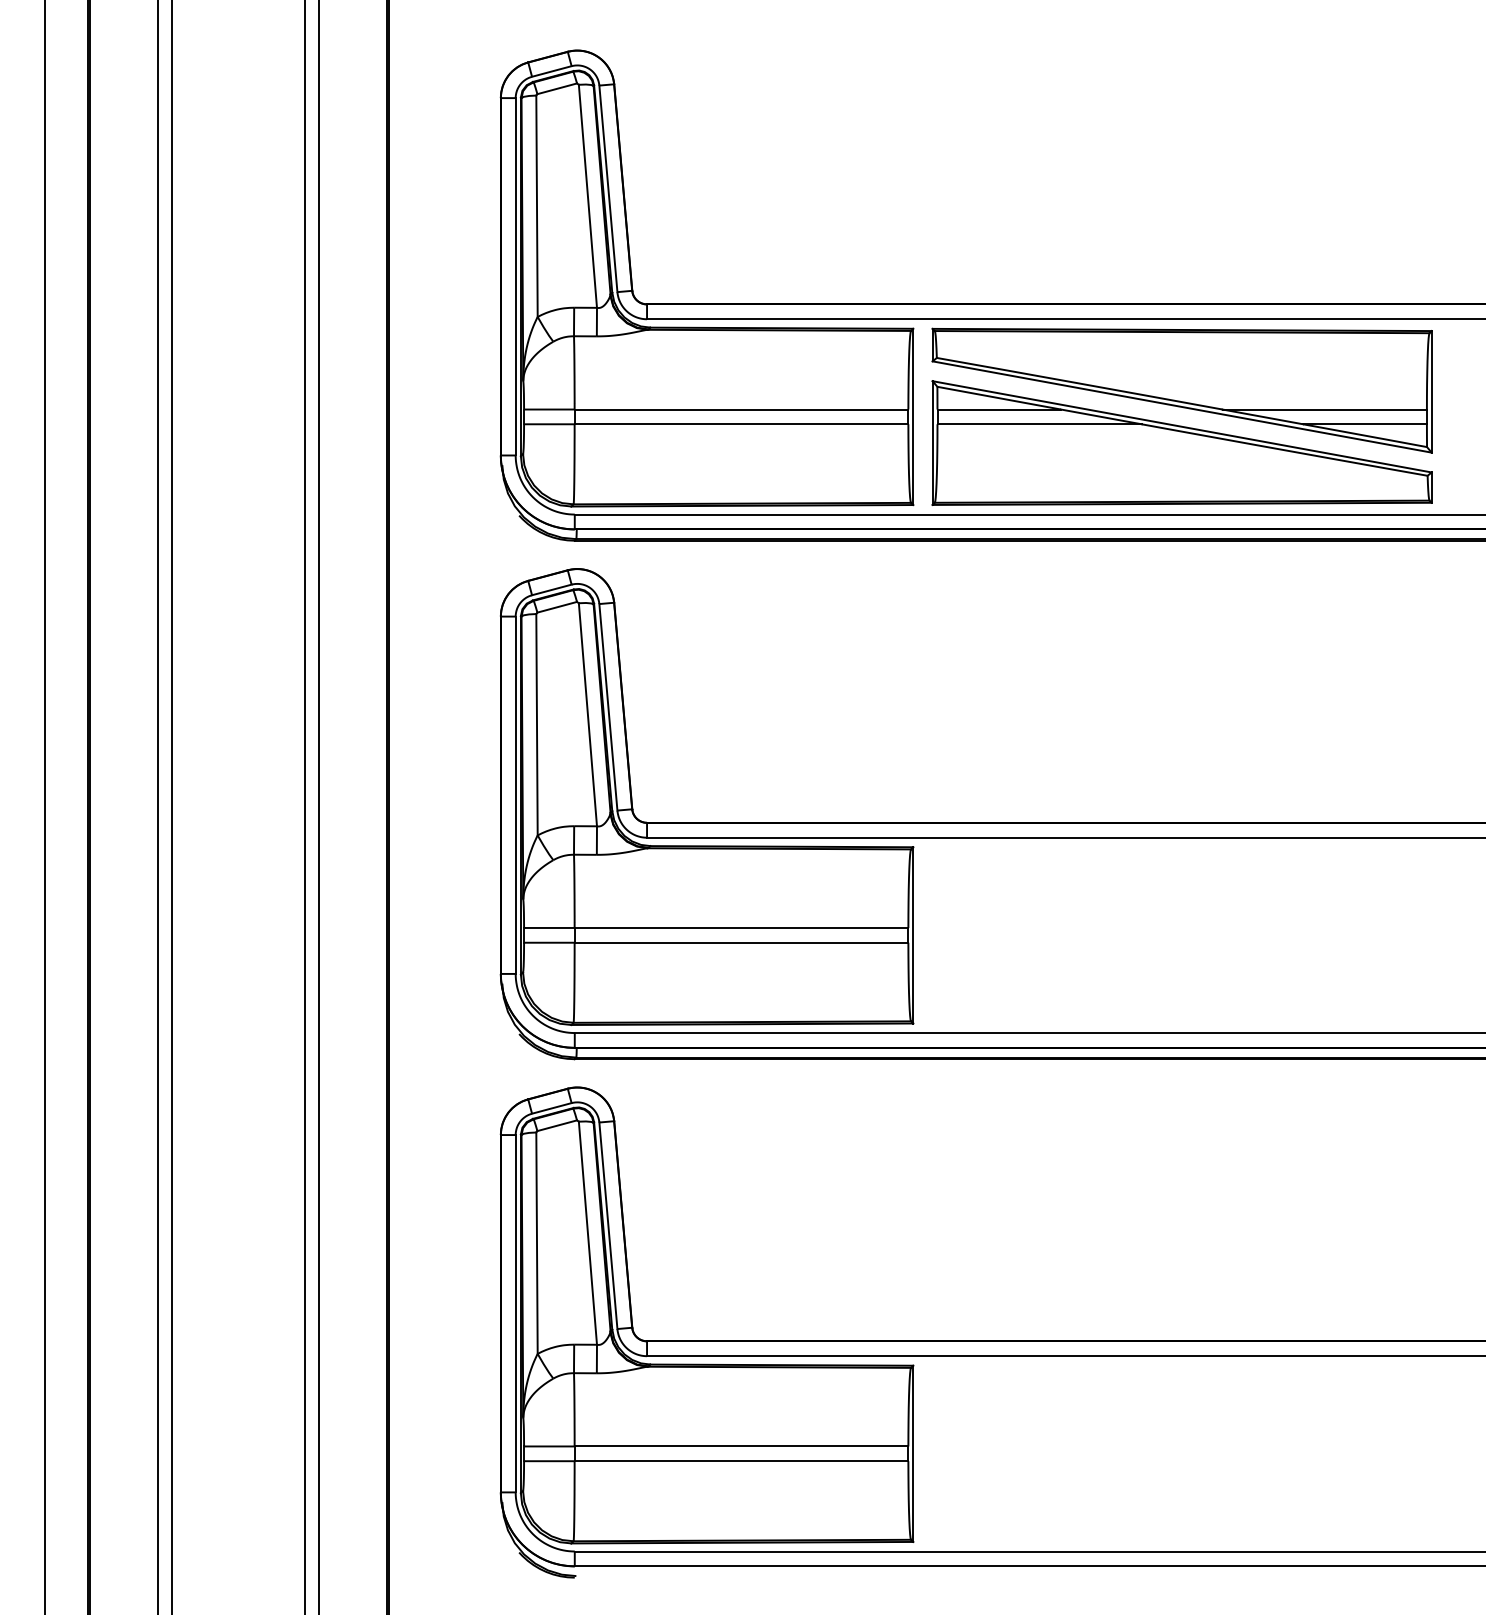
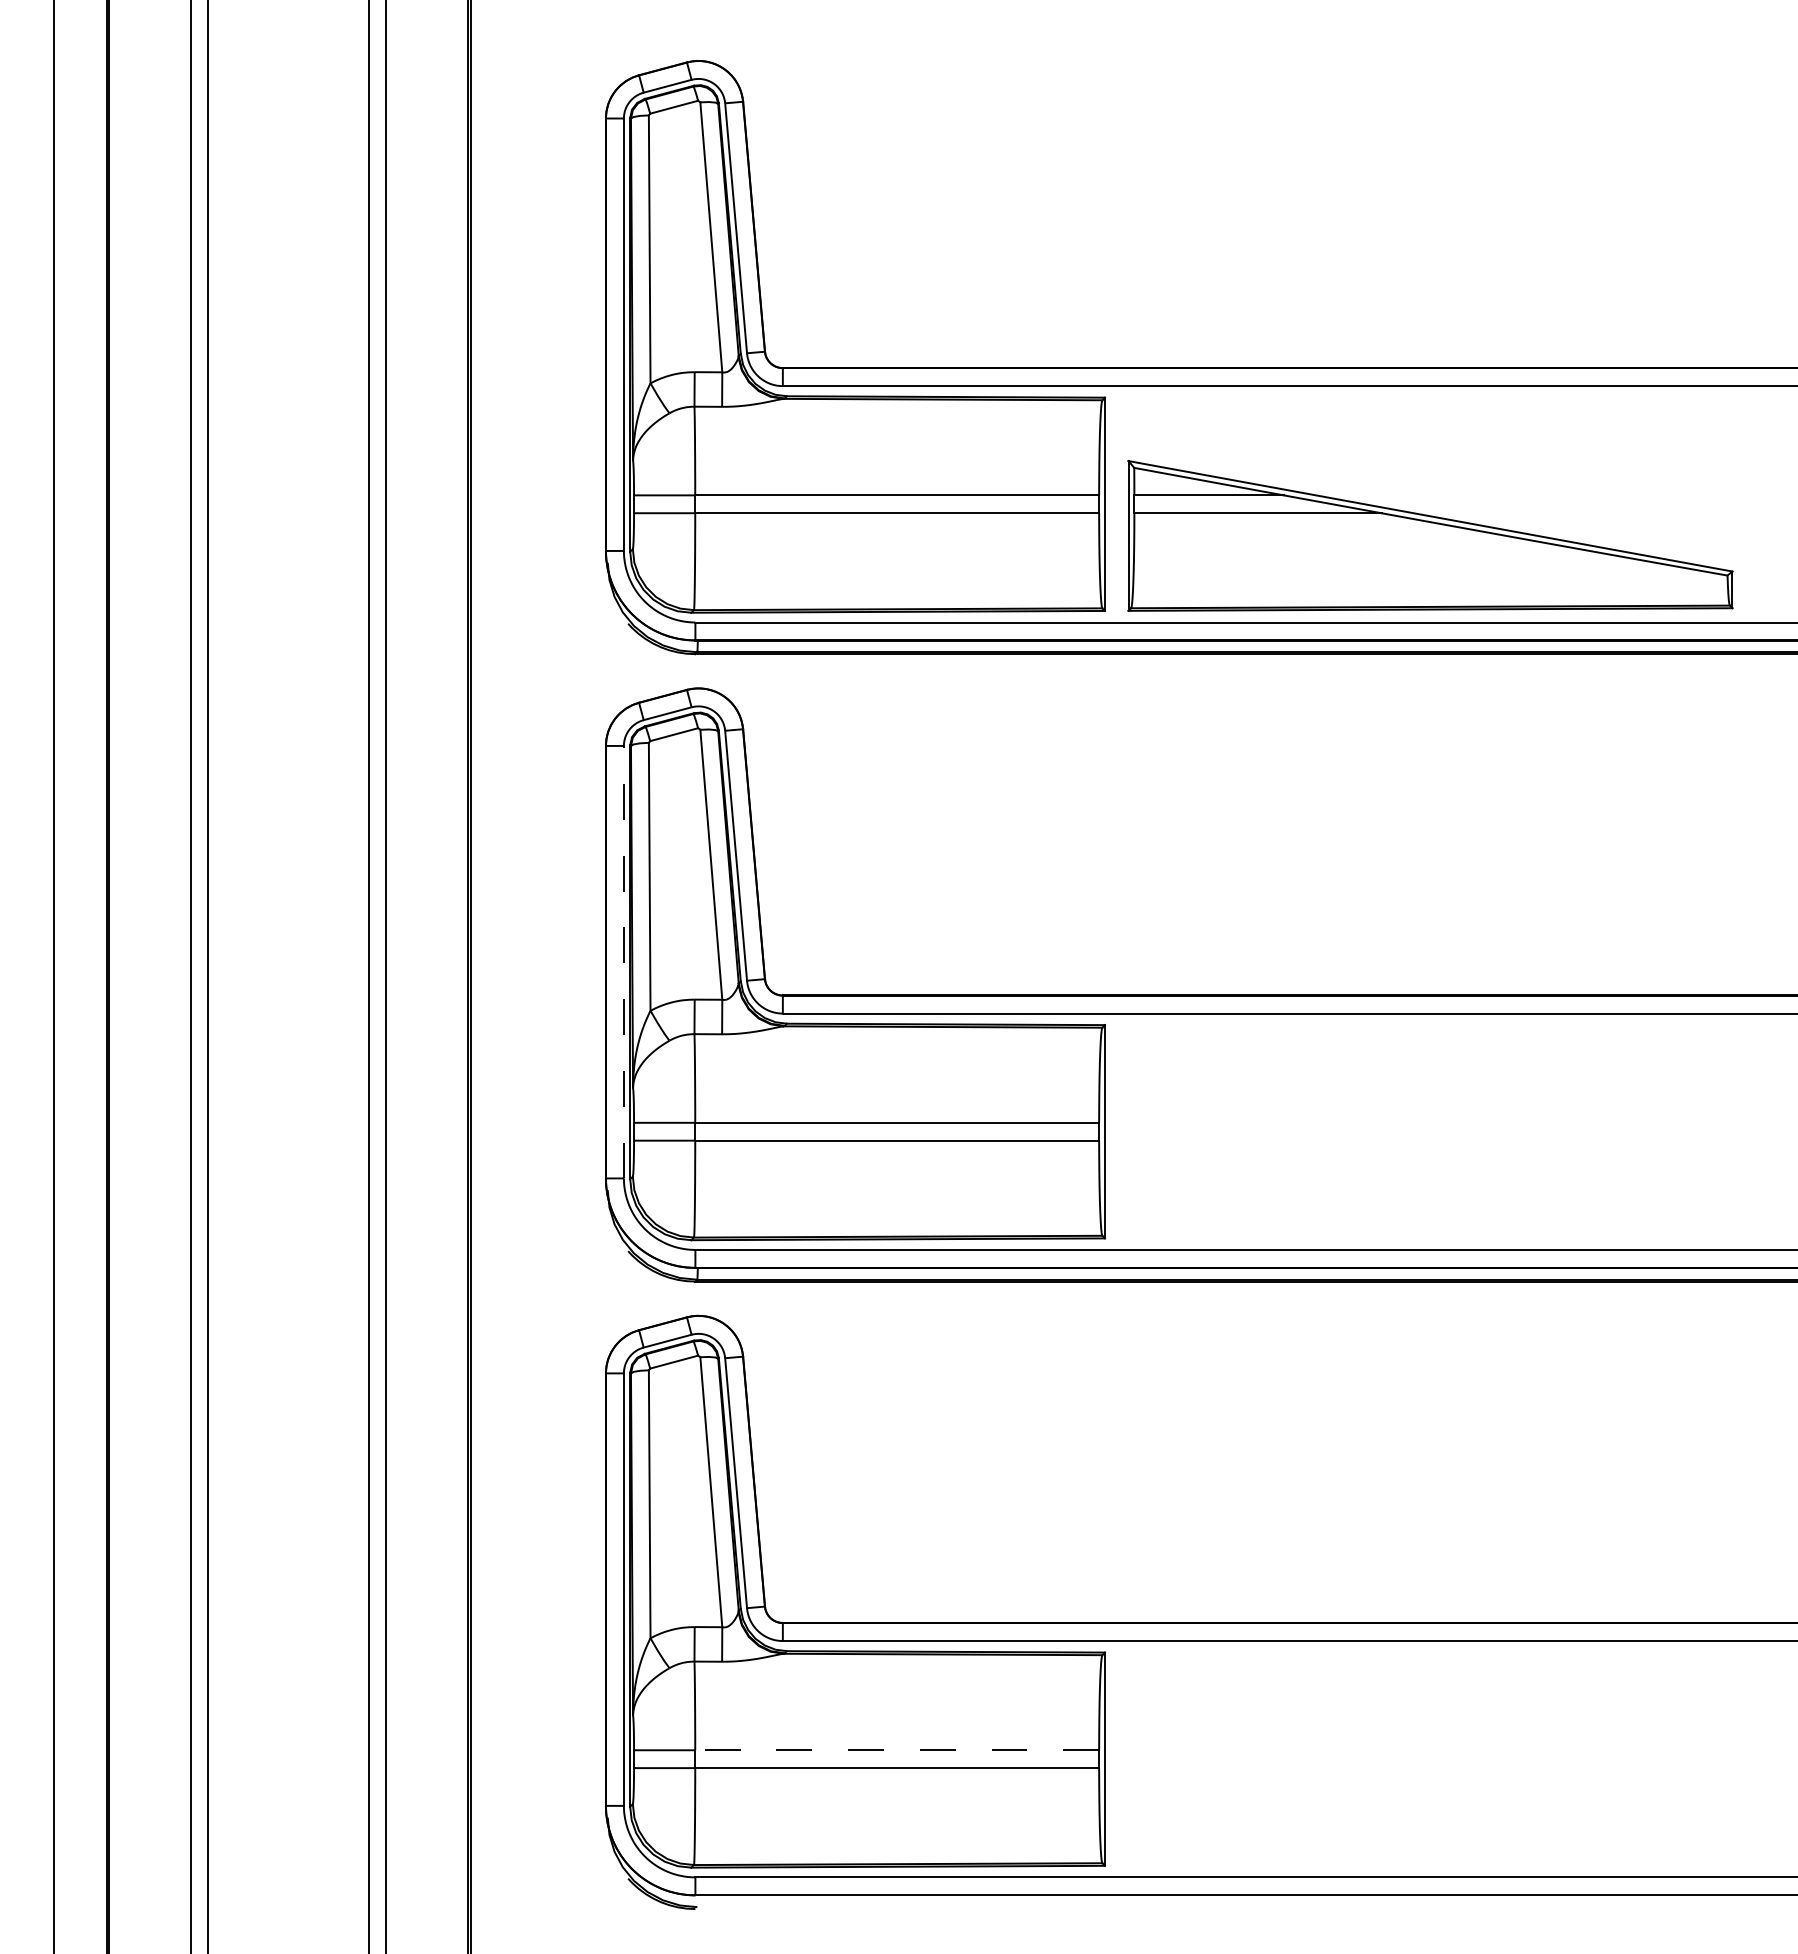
part: (1182, 390) -> (1430, 472), removed
line: (515, 794) -> (623, 961), solid -> dashed
line: (741, 1446) -> (897, 1750), solid -> dashed

